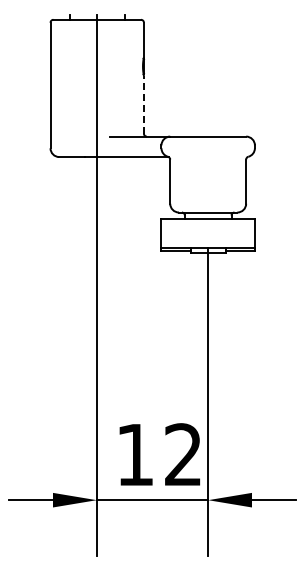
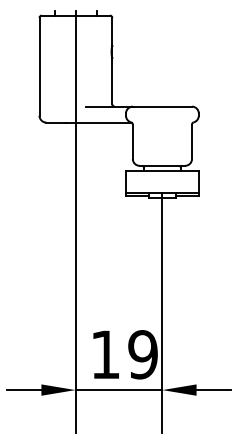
line: (143, 104) -> (111, 81), dashed -> solid
text: (183, 454) -> (143, 354), 12 -> 19

